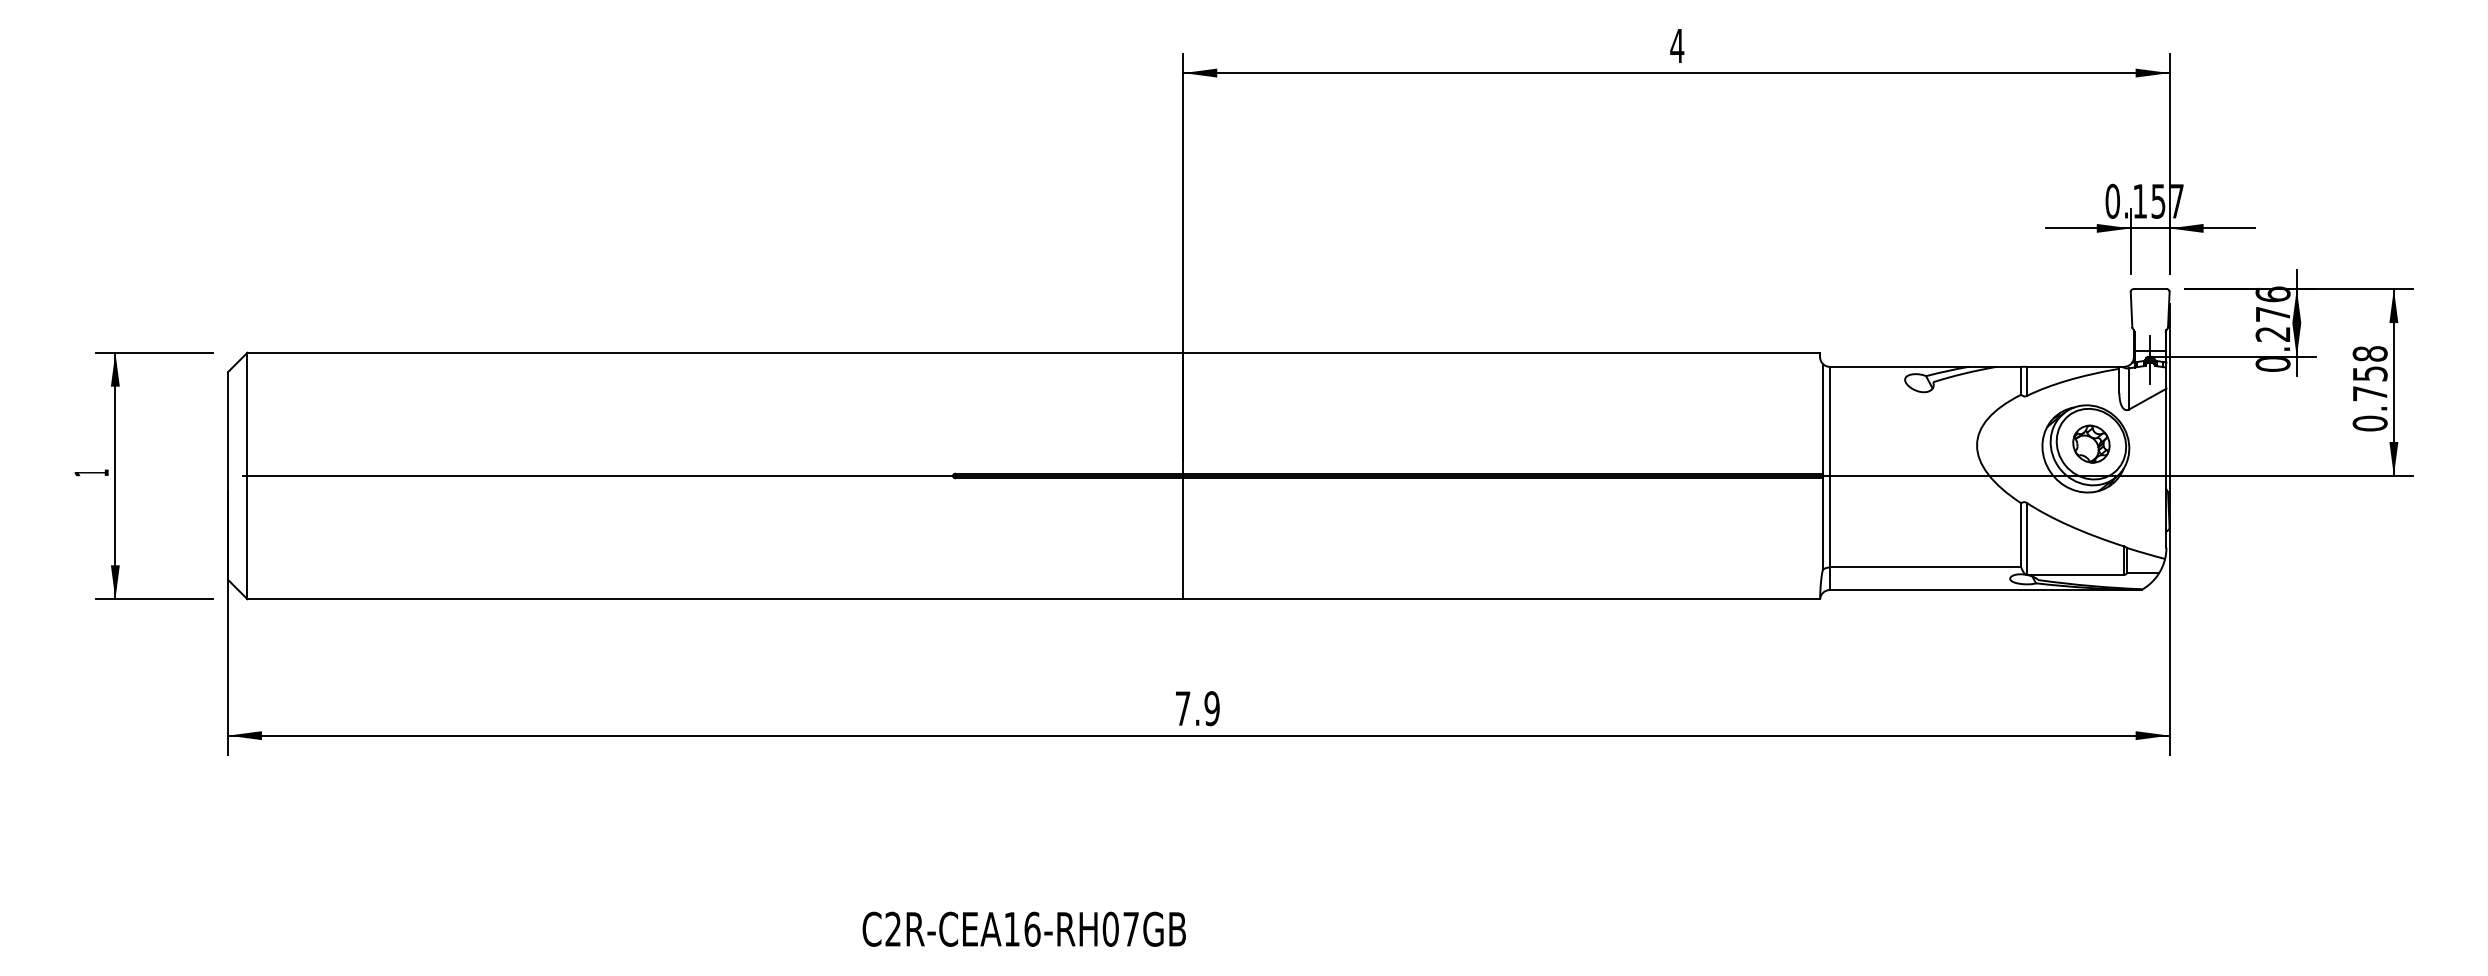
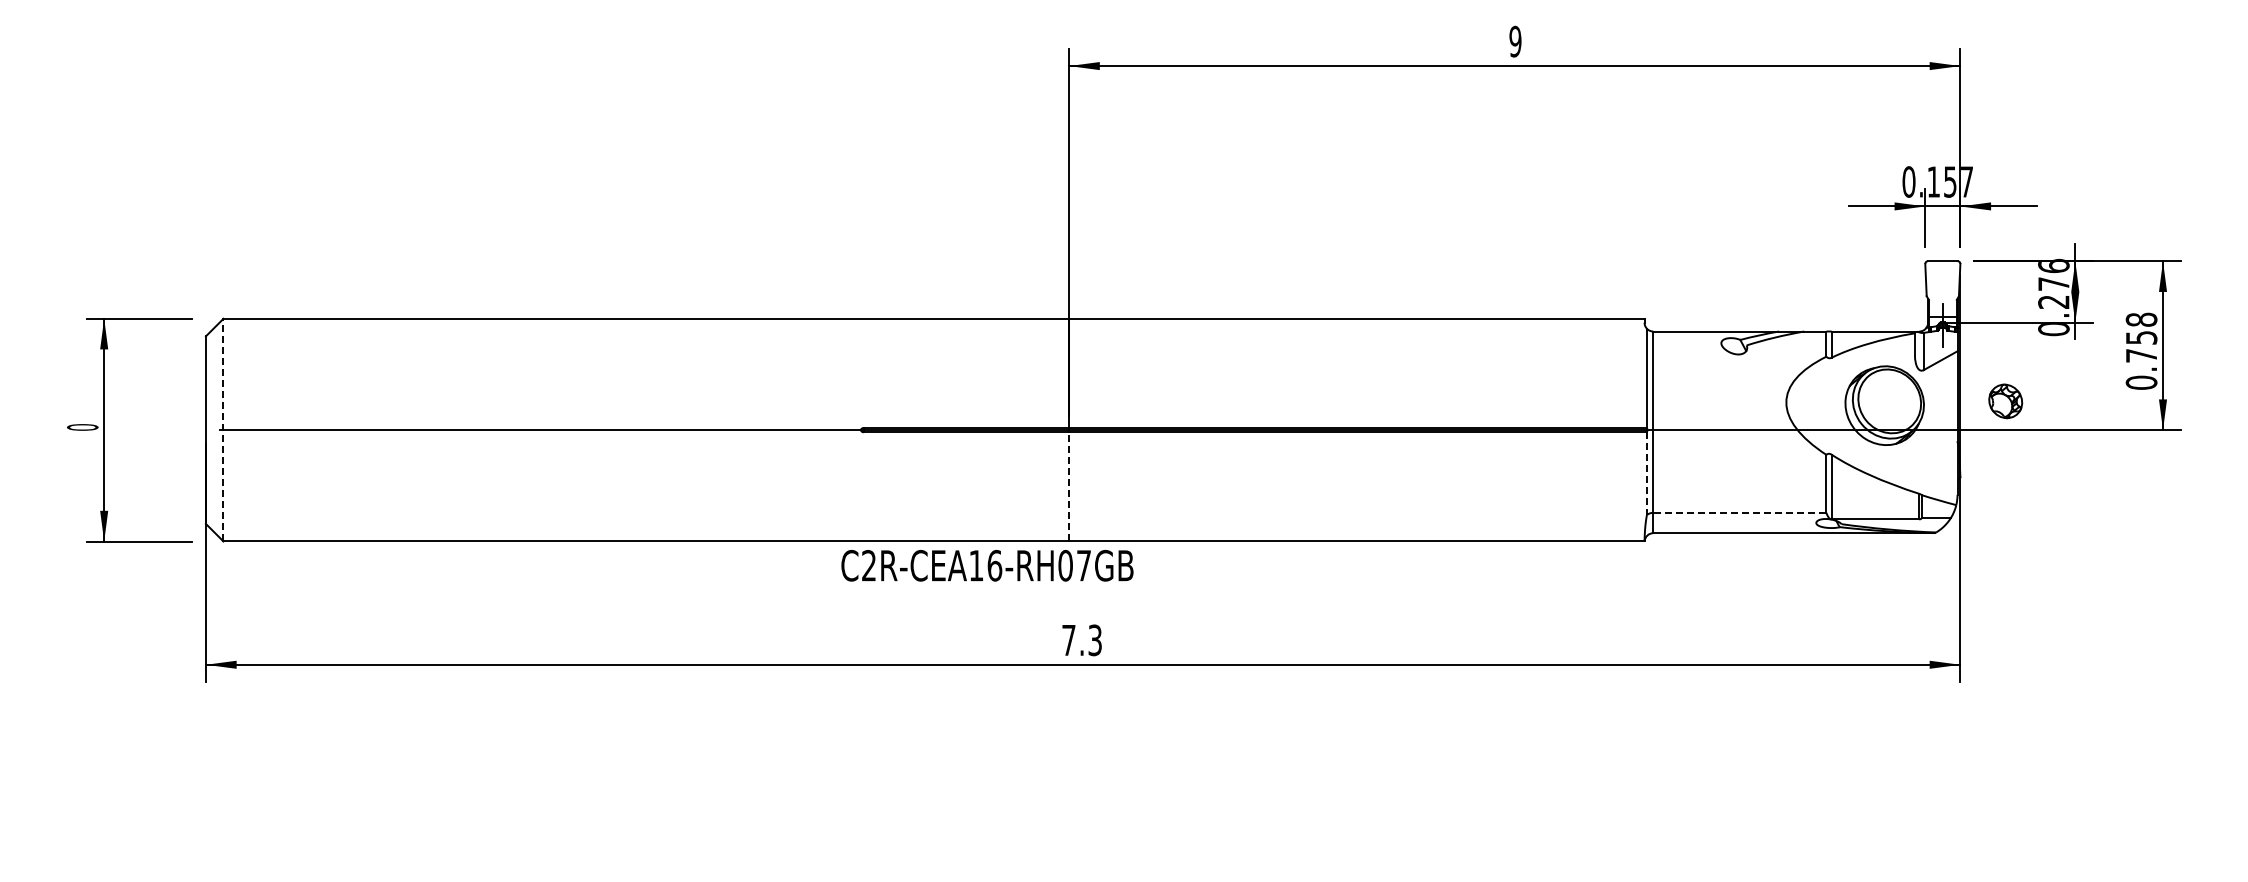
text: (1677, 45) -> (1515, 41), 4 -> 9
part: (2091, 444) -> (2005, 401), moved
text: (91, 473) -> (82, 427), 1 -> 0
line: (247, 475) -> (223, 429), solid -> dashed
line: (1822, 525) -> (1646, 474), solid -> dashed
line: (1183, 538) -> (1069, 486), solid -> dashed
line: (1925, 567) -> (1739, 512), solid -> dashed
text: (1212, 708) -> (1095, 640), 7.9 -> 7.3
text: (1024, 929) -> (987, 565), moved

